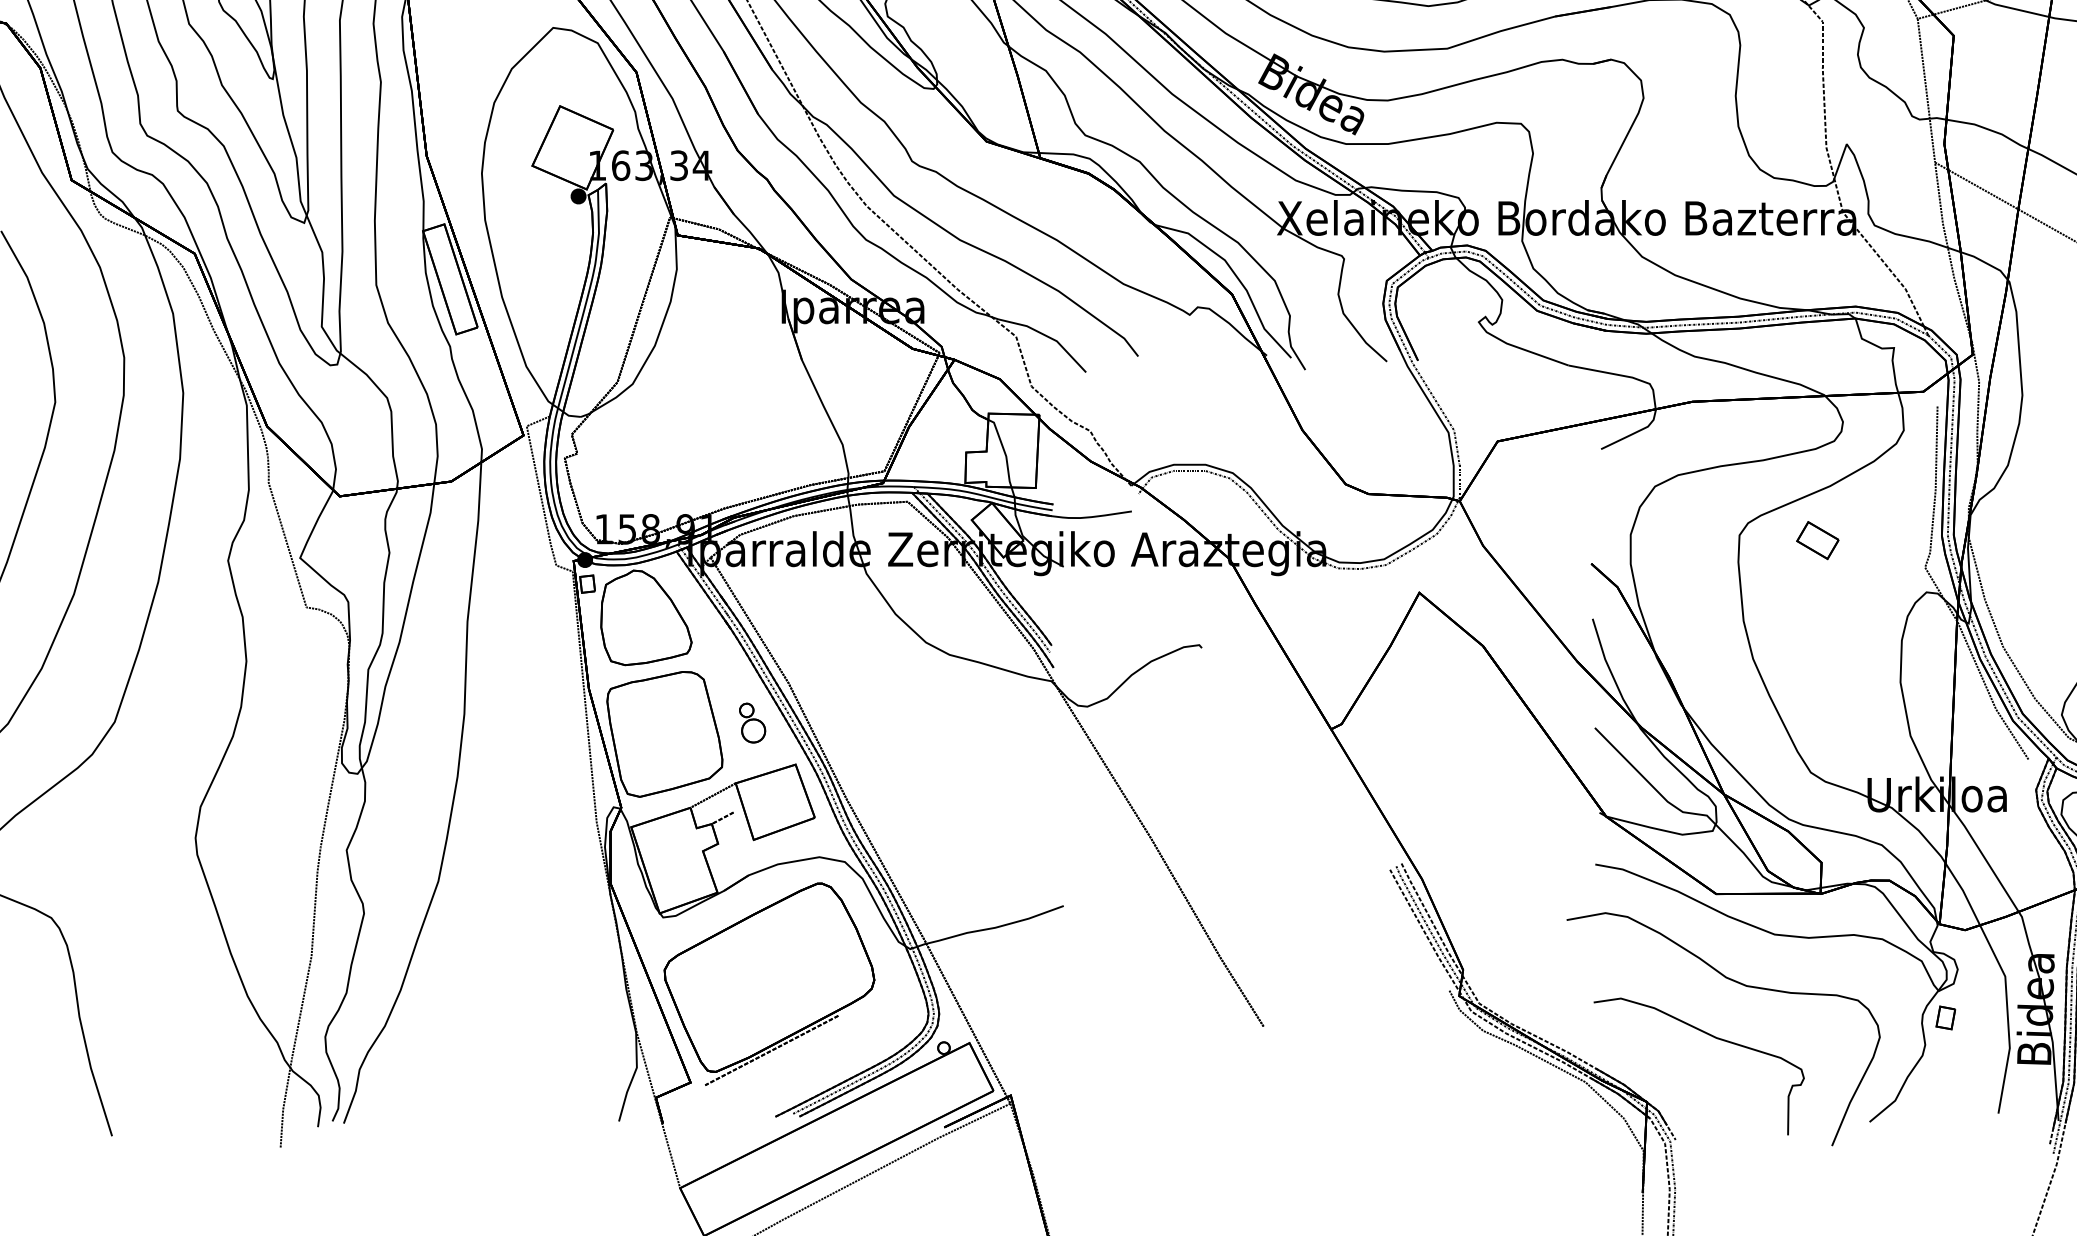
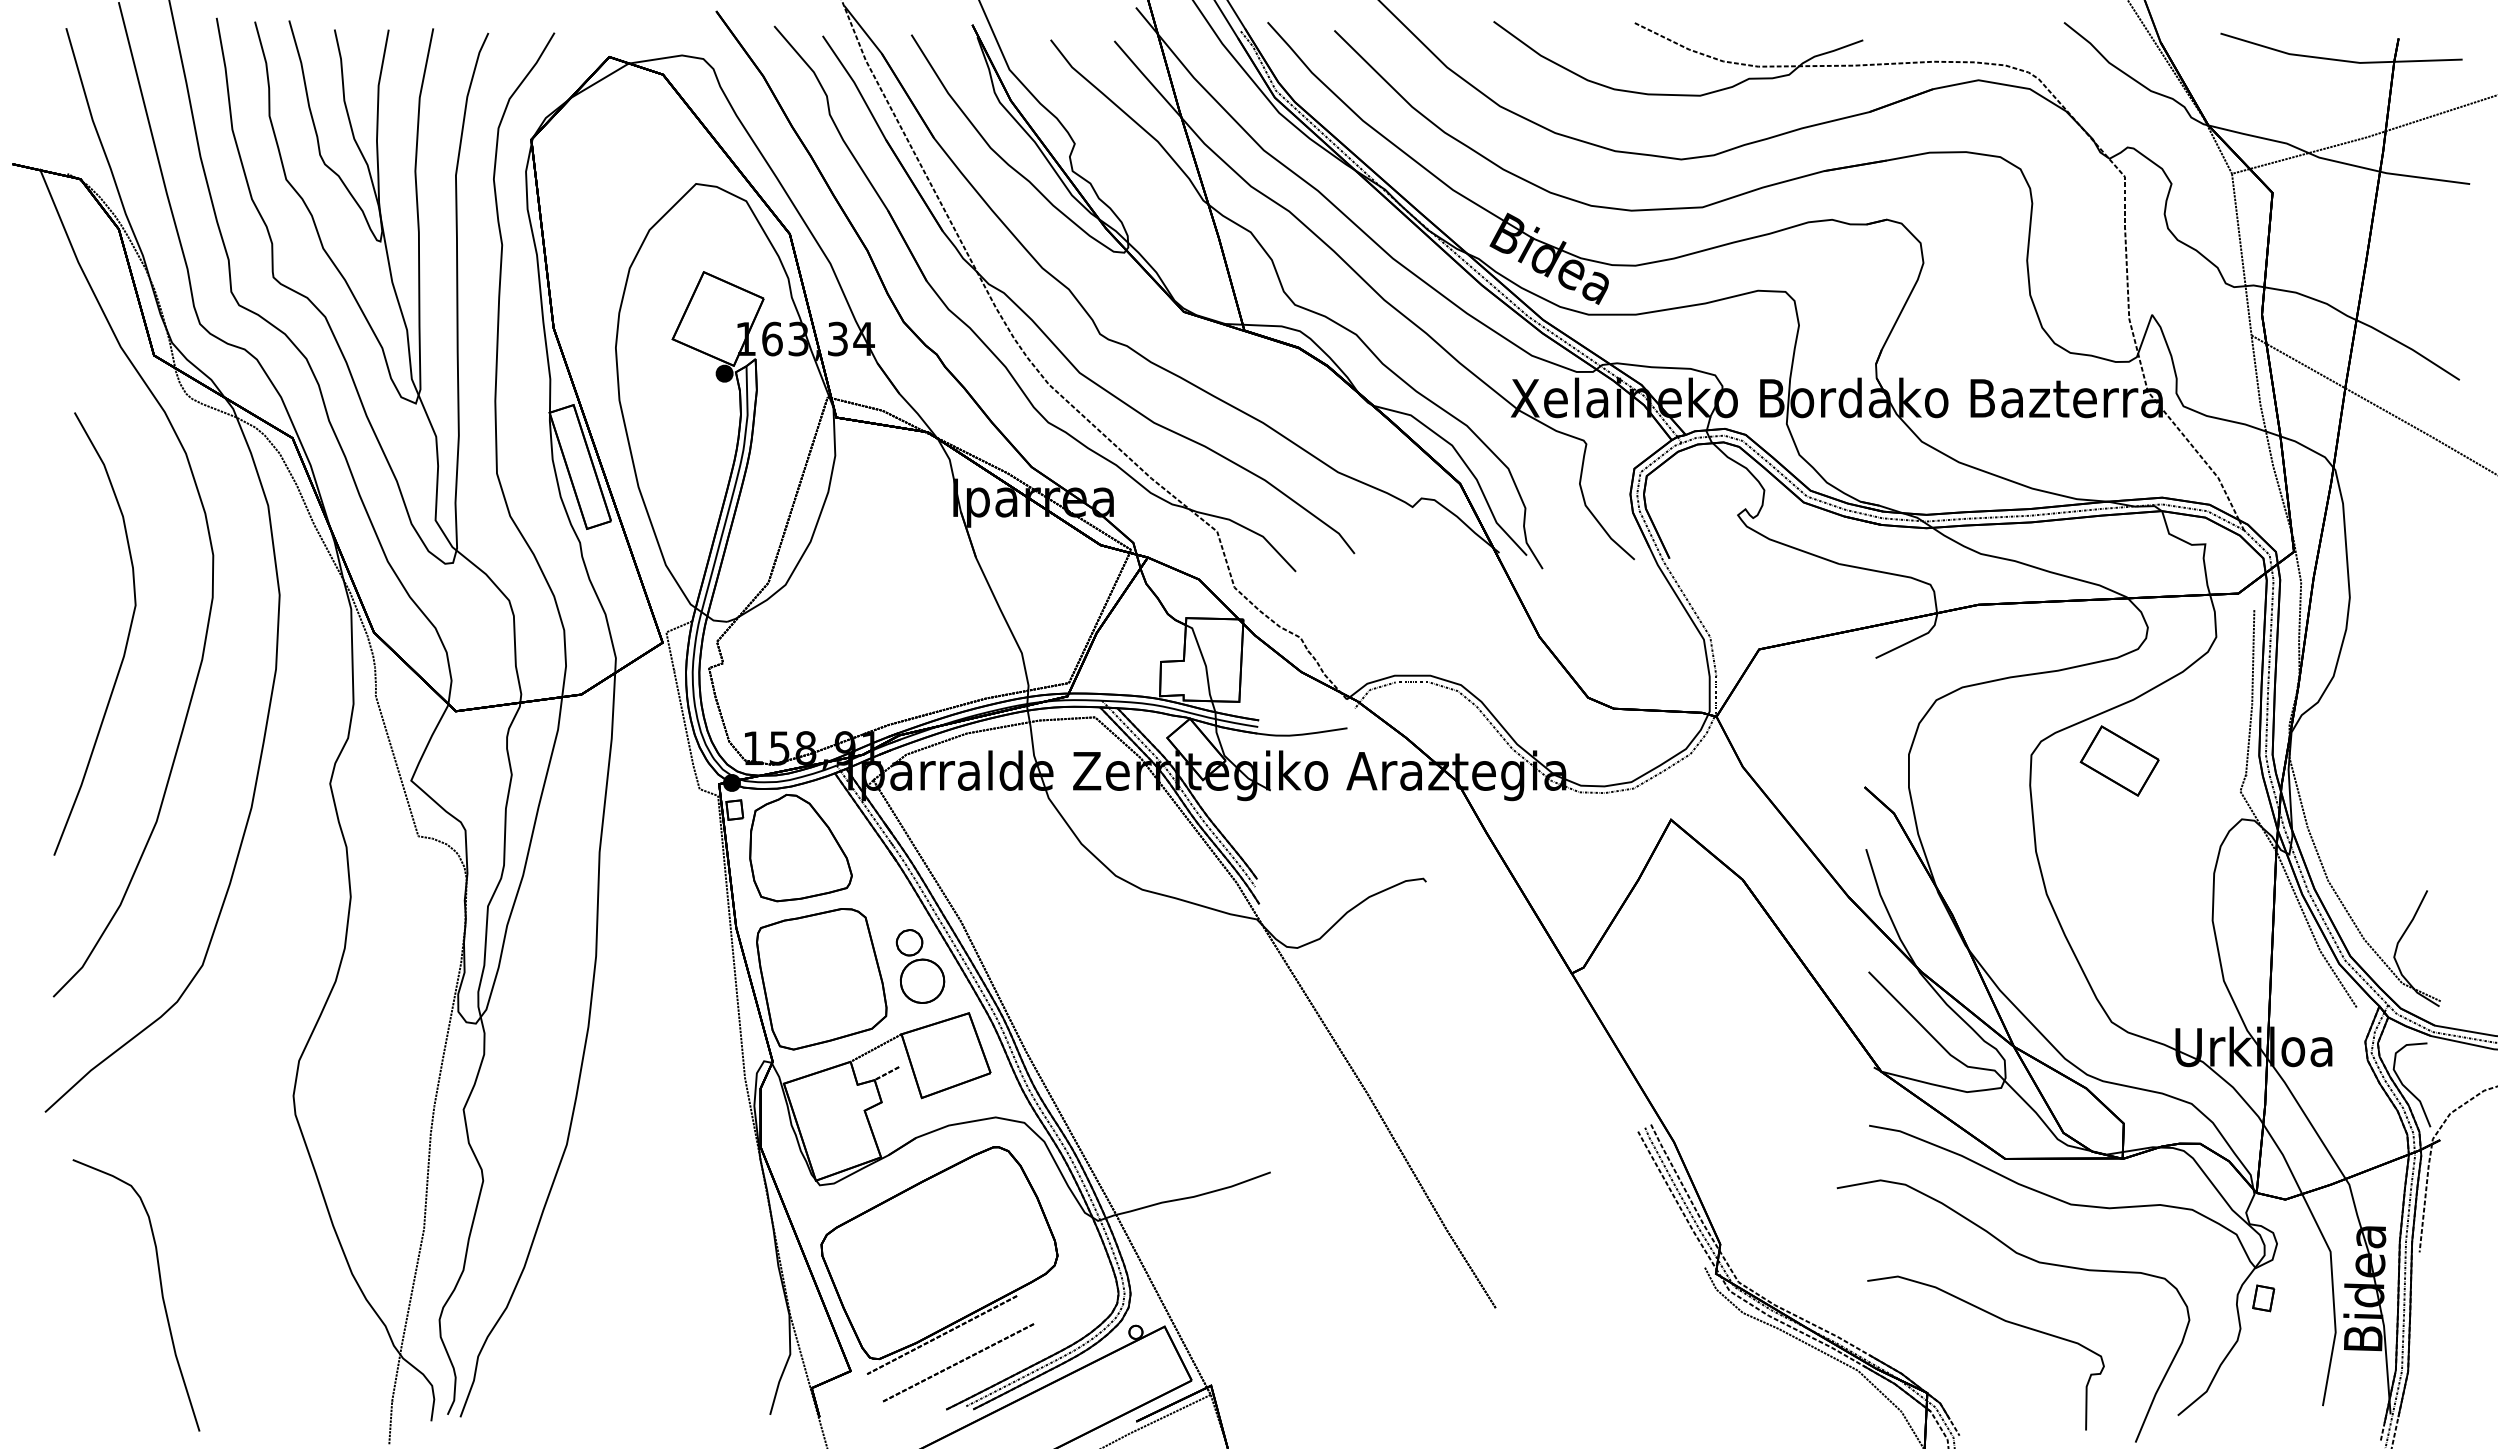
part: (1817, 540) -> (2119, 760), size x1.67
part: (752, 723) -> (920, 966), size x1.67
part: (786, 1074) -> (958, 1362), added

